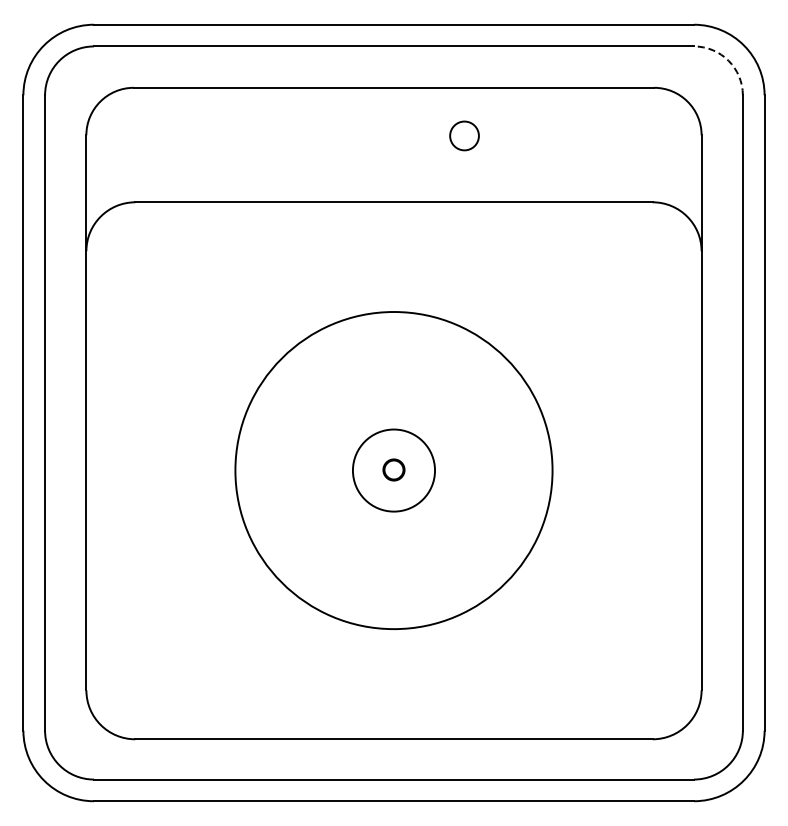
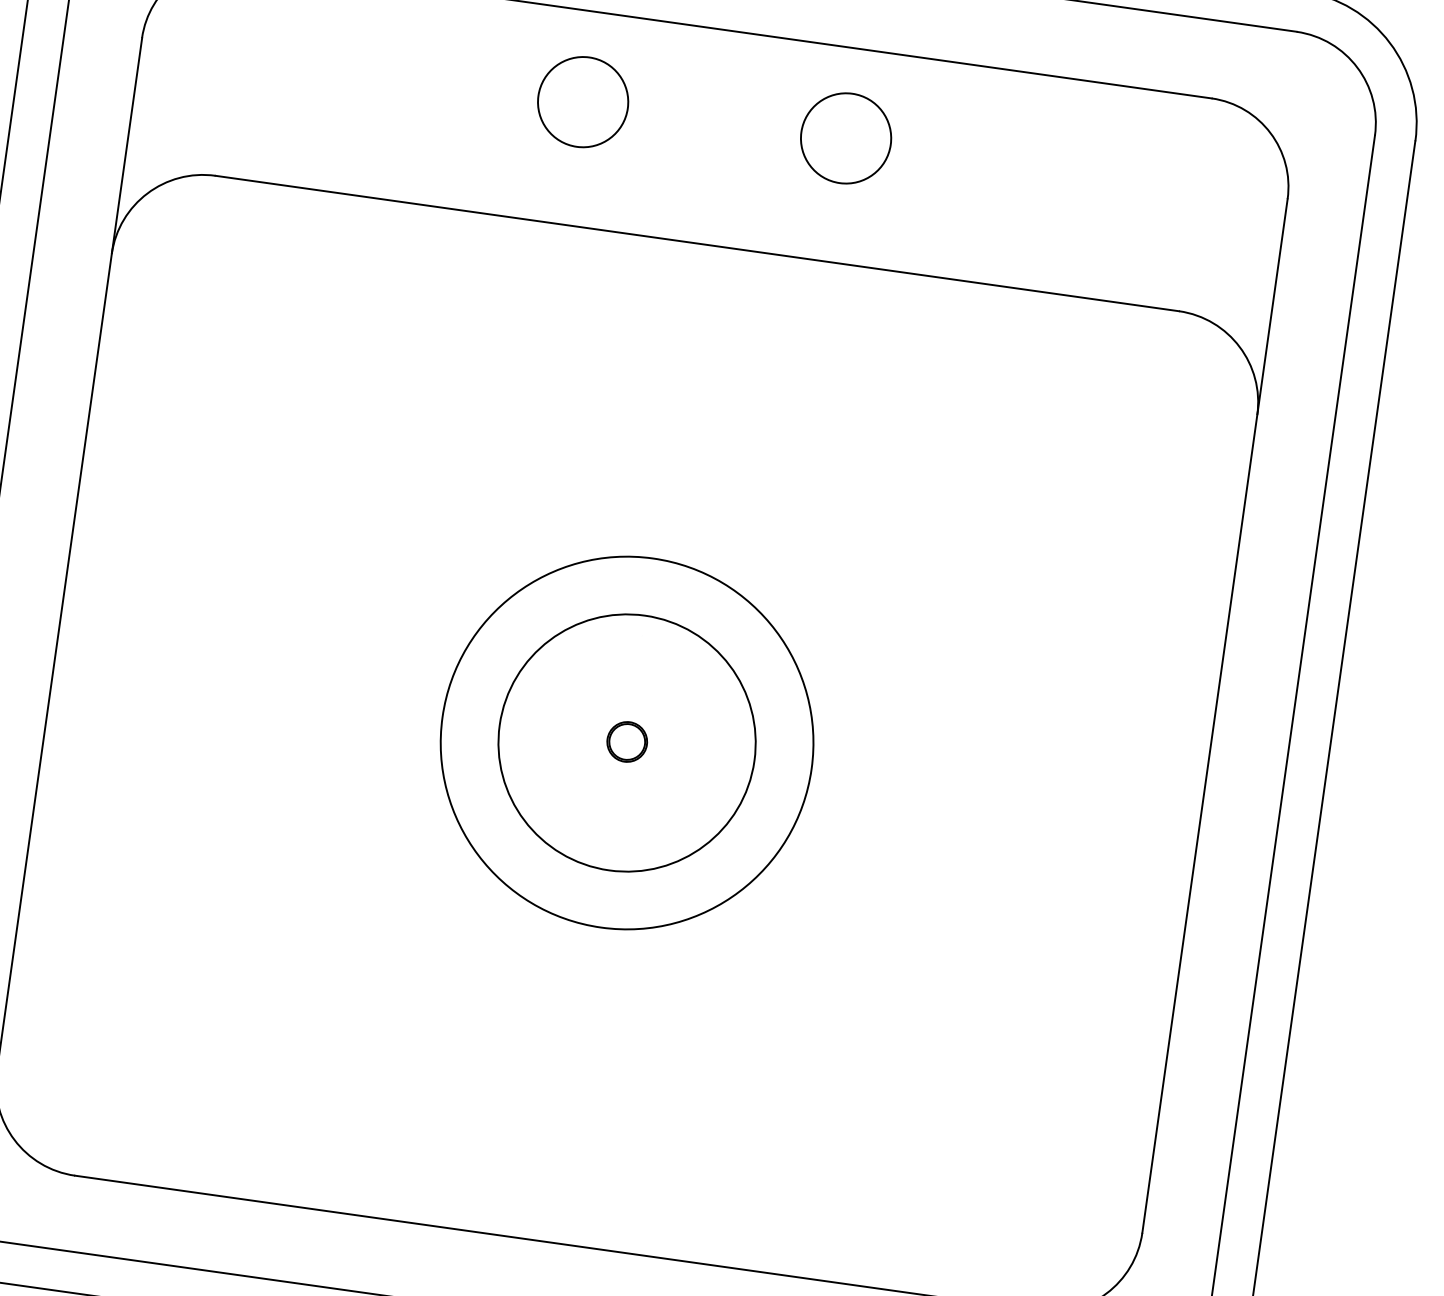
arc: (728, 60) -> (1357, 67), dashed -> solid
circle: (464, 135) -> (846, 137), size x1.67
circle: (323, 136) -> (583, 102), added
circle: (393, 470) -> (626, 742), size x0.62
circle: (393, 470) -> (626, 742), size x1.67

